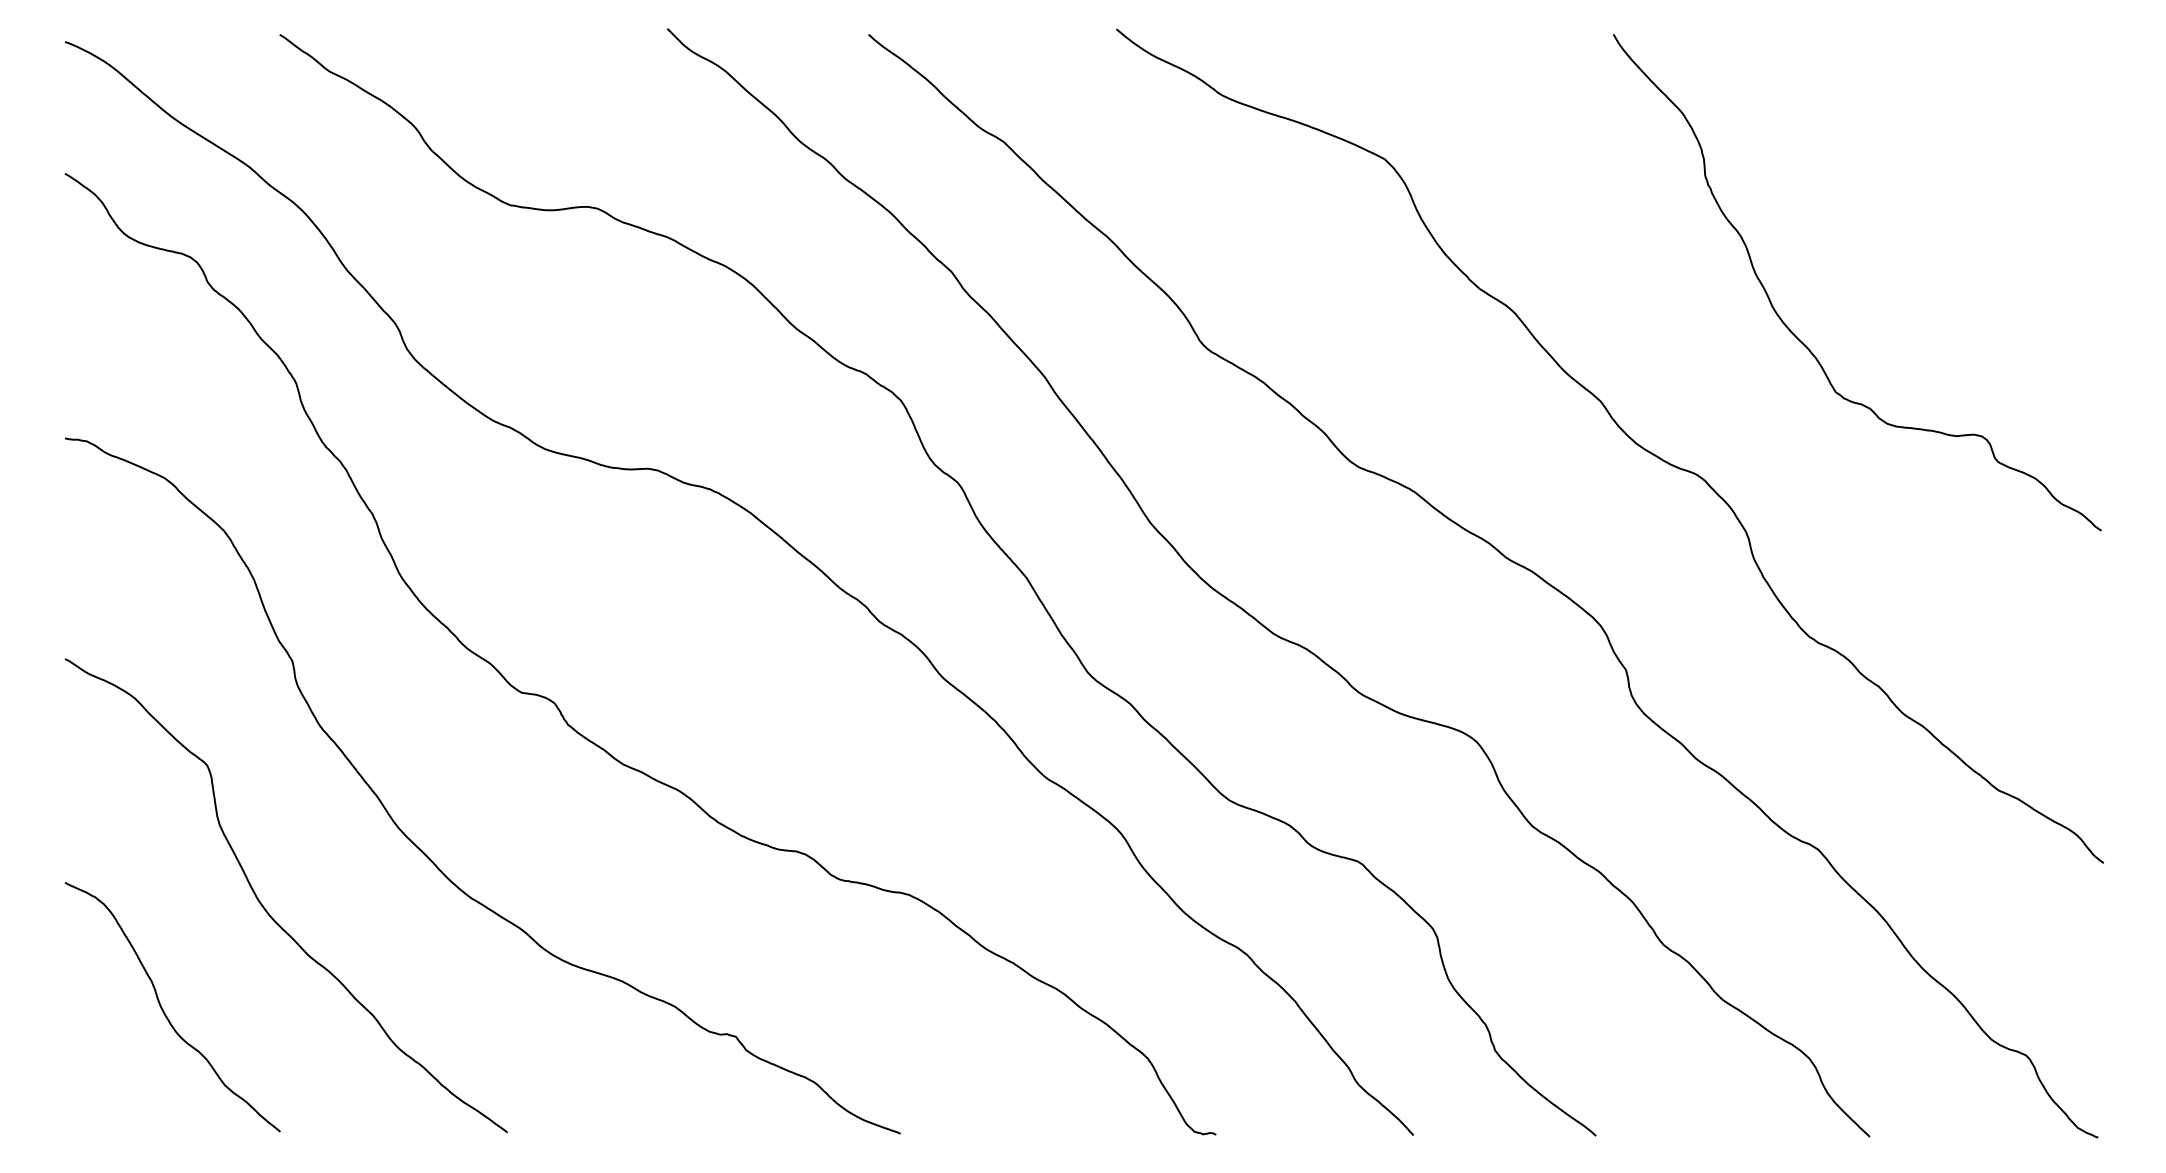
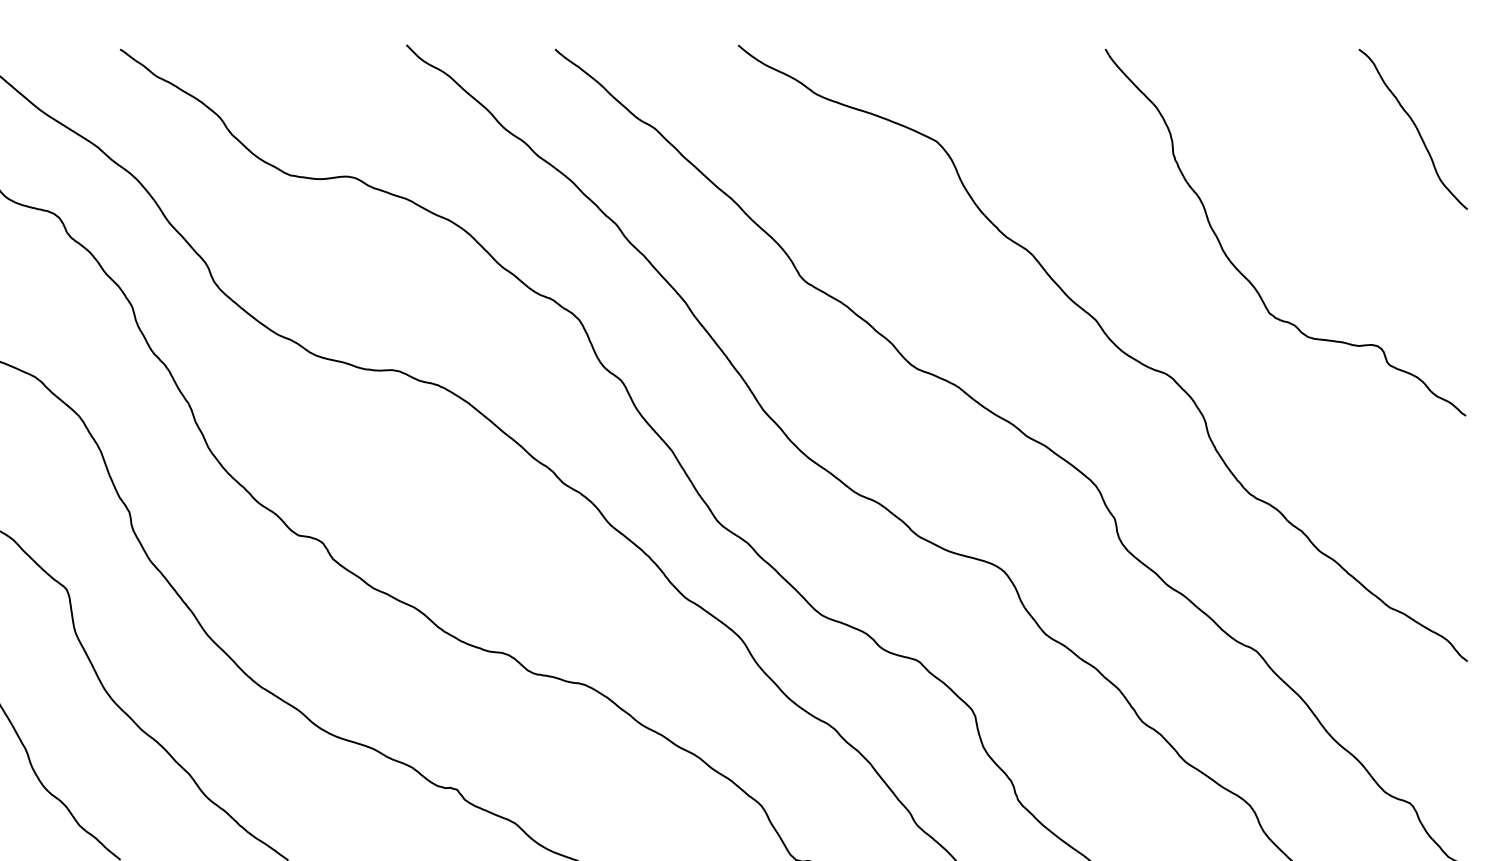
curve: (2032, 139) -> (1415, 126), added

